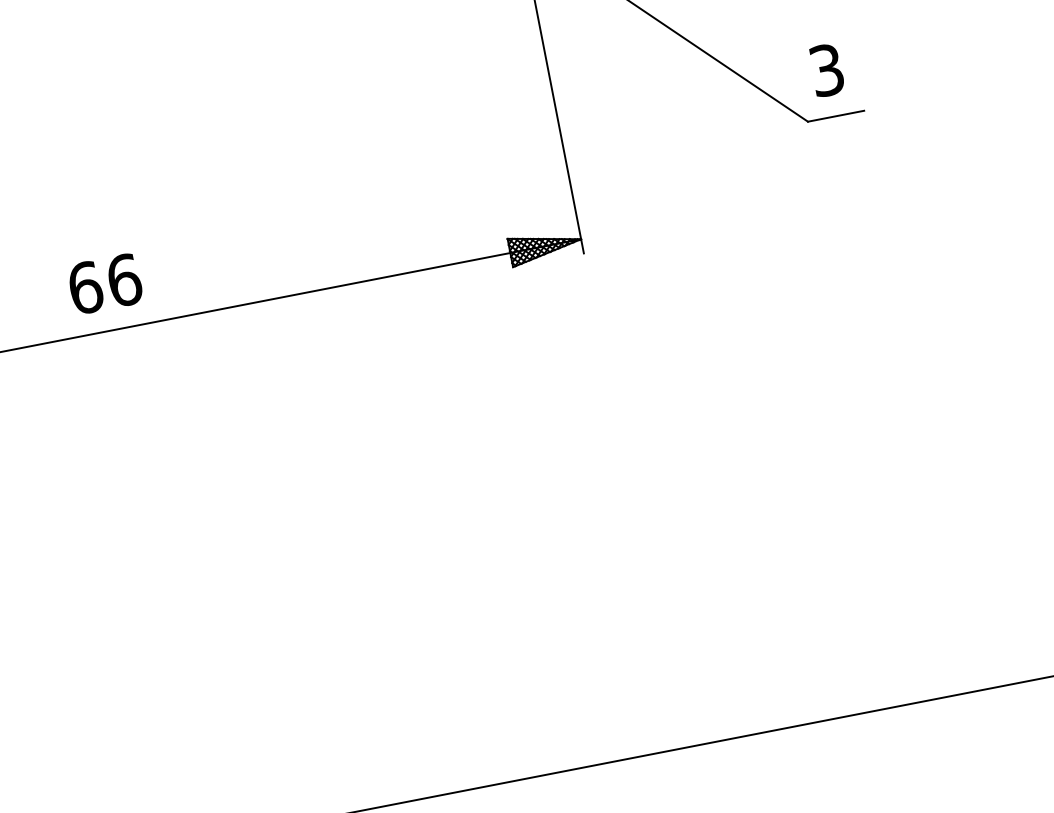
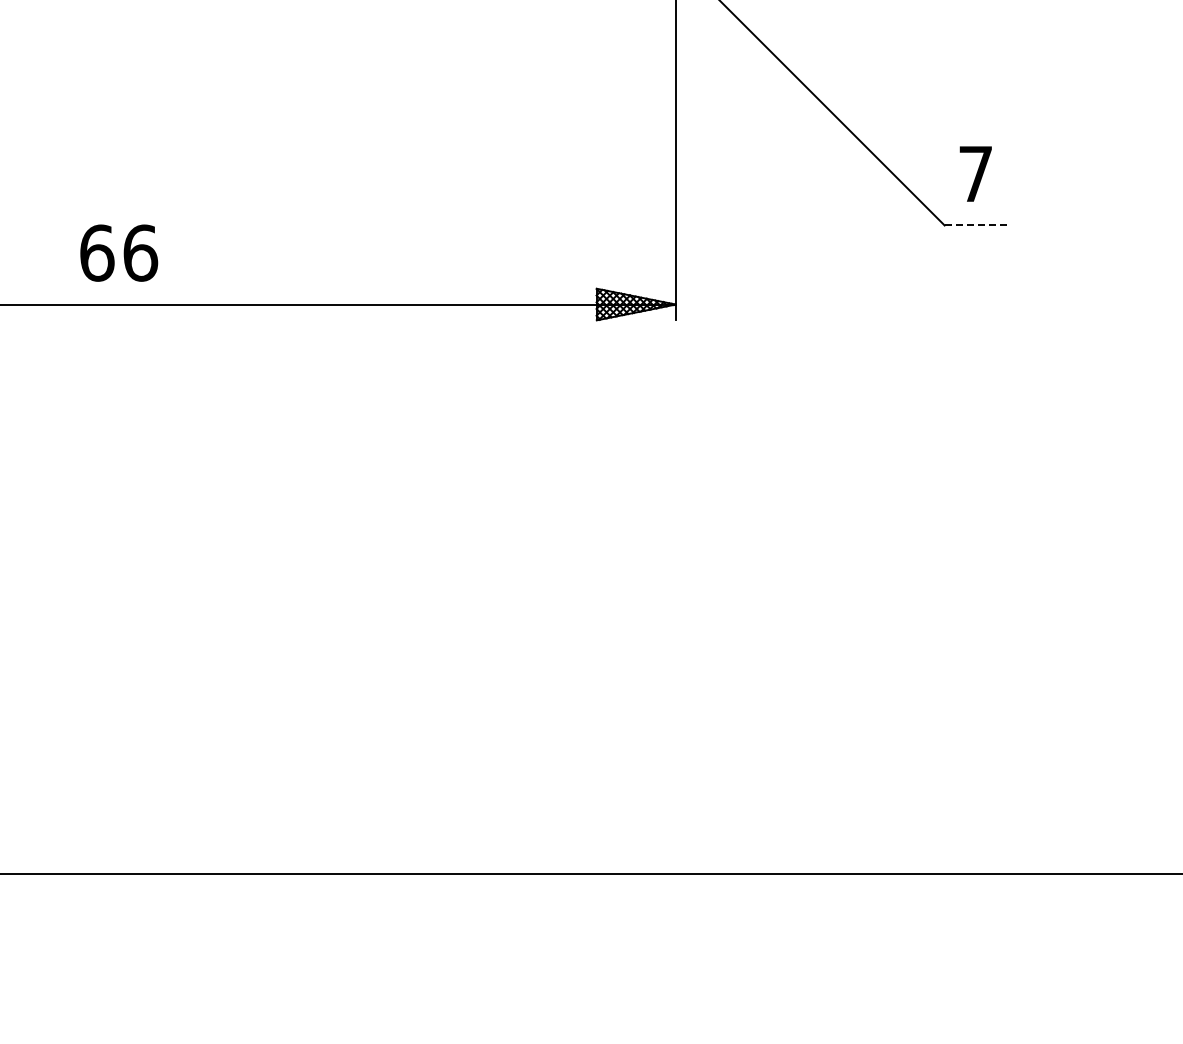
text: (826, 69) -> (975, 173), 3 -> 7
line: (836, 116) -> (976, 225), solid -> dashed
text: (105, 283) -> (119, 252), moved

